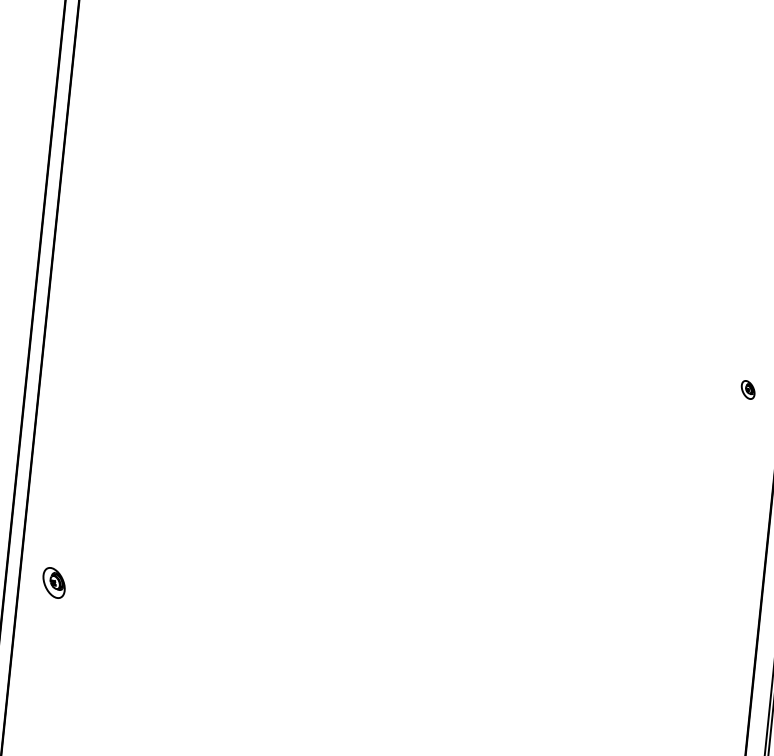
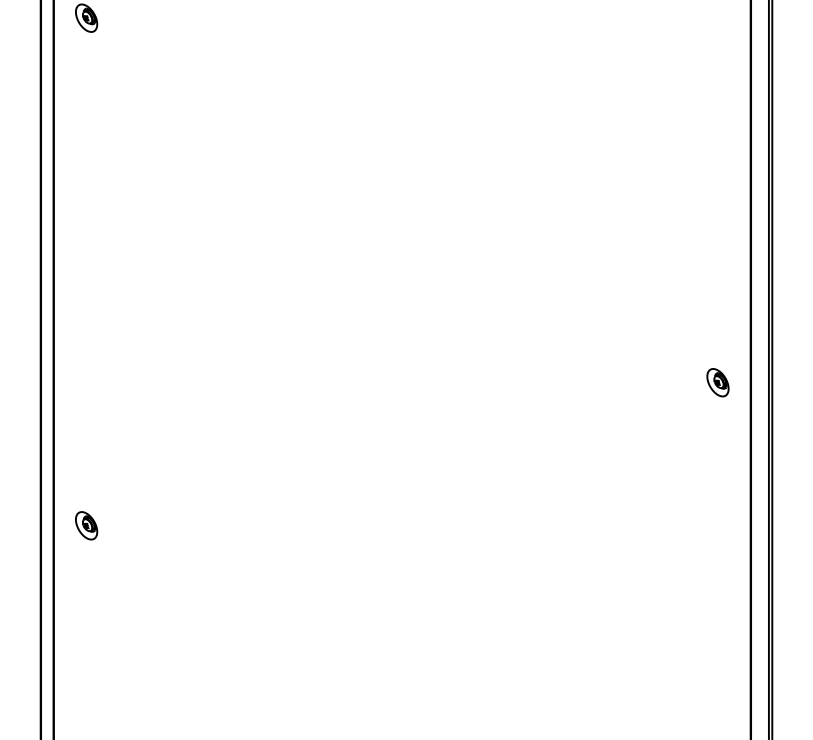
part: (747, 389) -> (717, 382), size x1.67
part: (54, 582) -> (86, 525), moved

